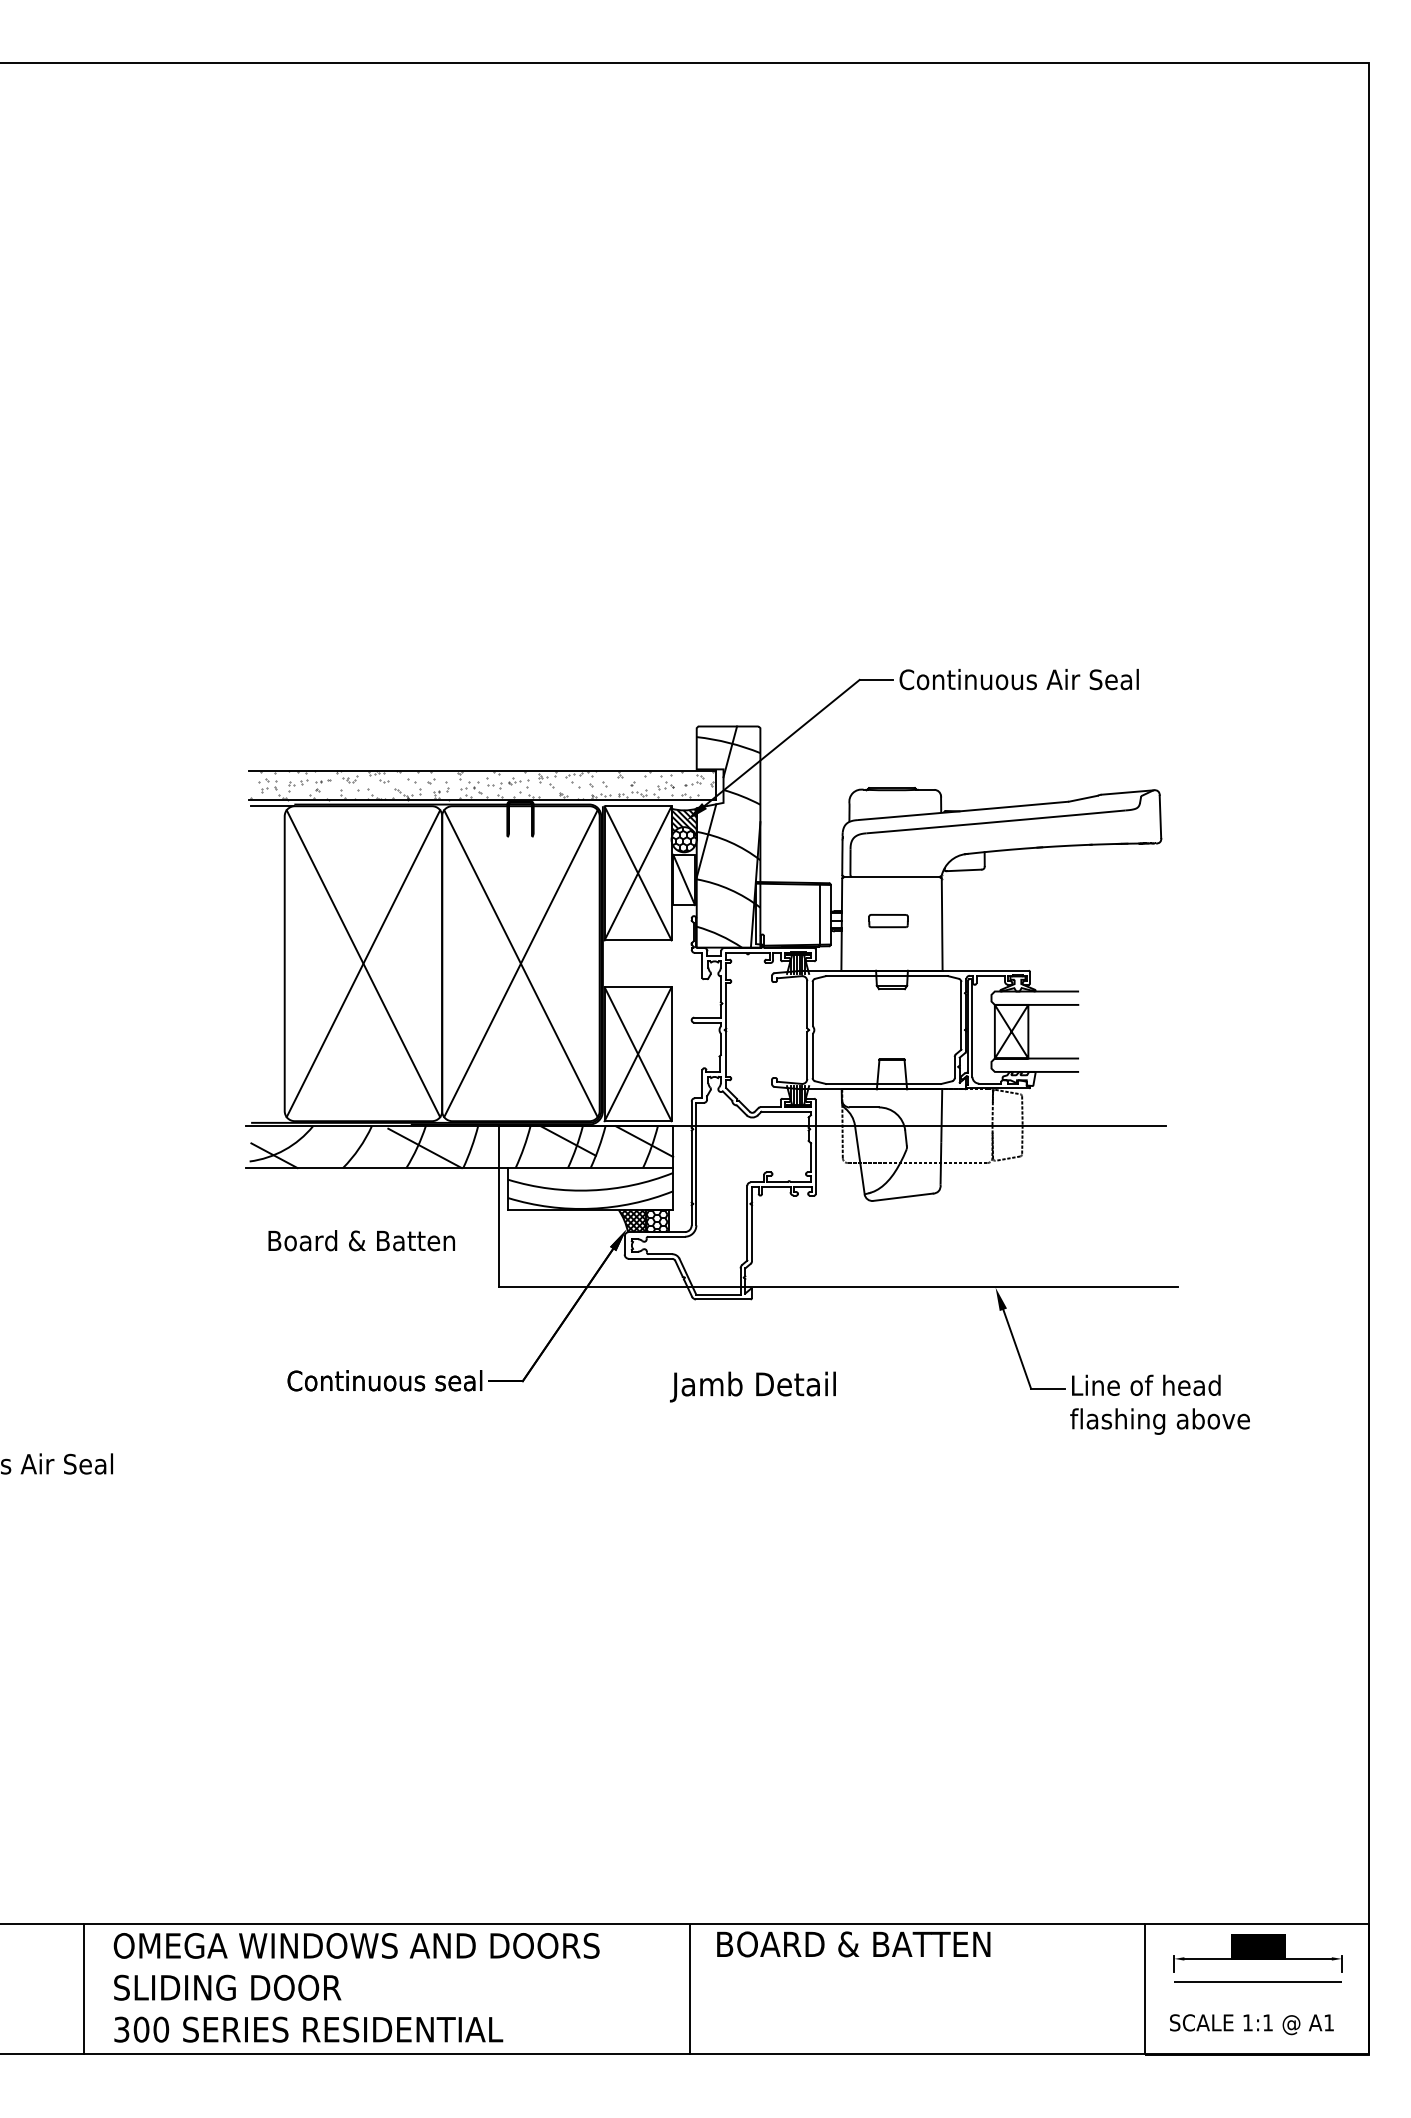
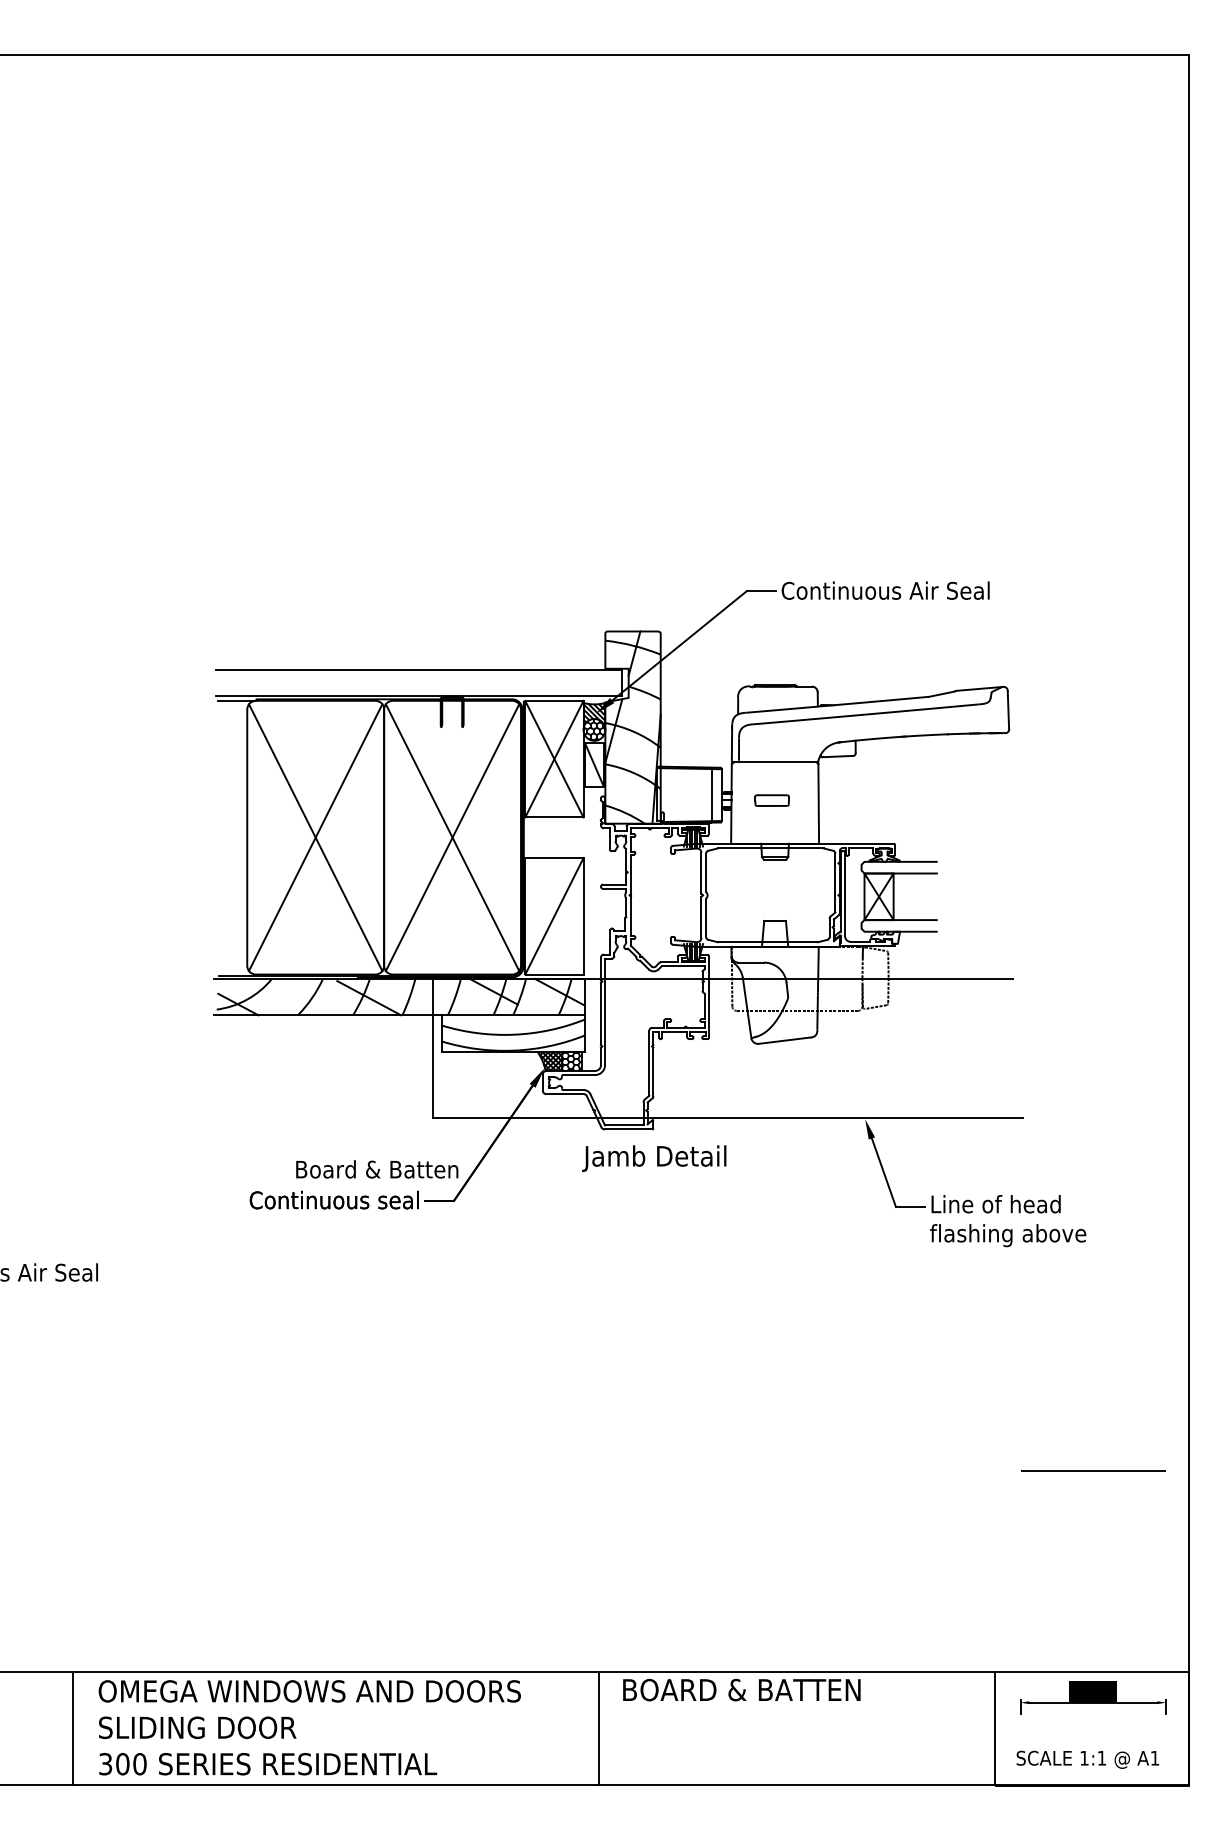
hatch: (481, 785) -> (418, 682), removed
line: (638, 1054) -> (554, 916), removed
text: (362, 1240) -> (377, 1169), moved
text: (753, 1386) -> (654, 1158), moved
line: (1258, 1981) -> (1093, 1470), moved

